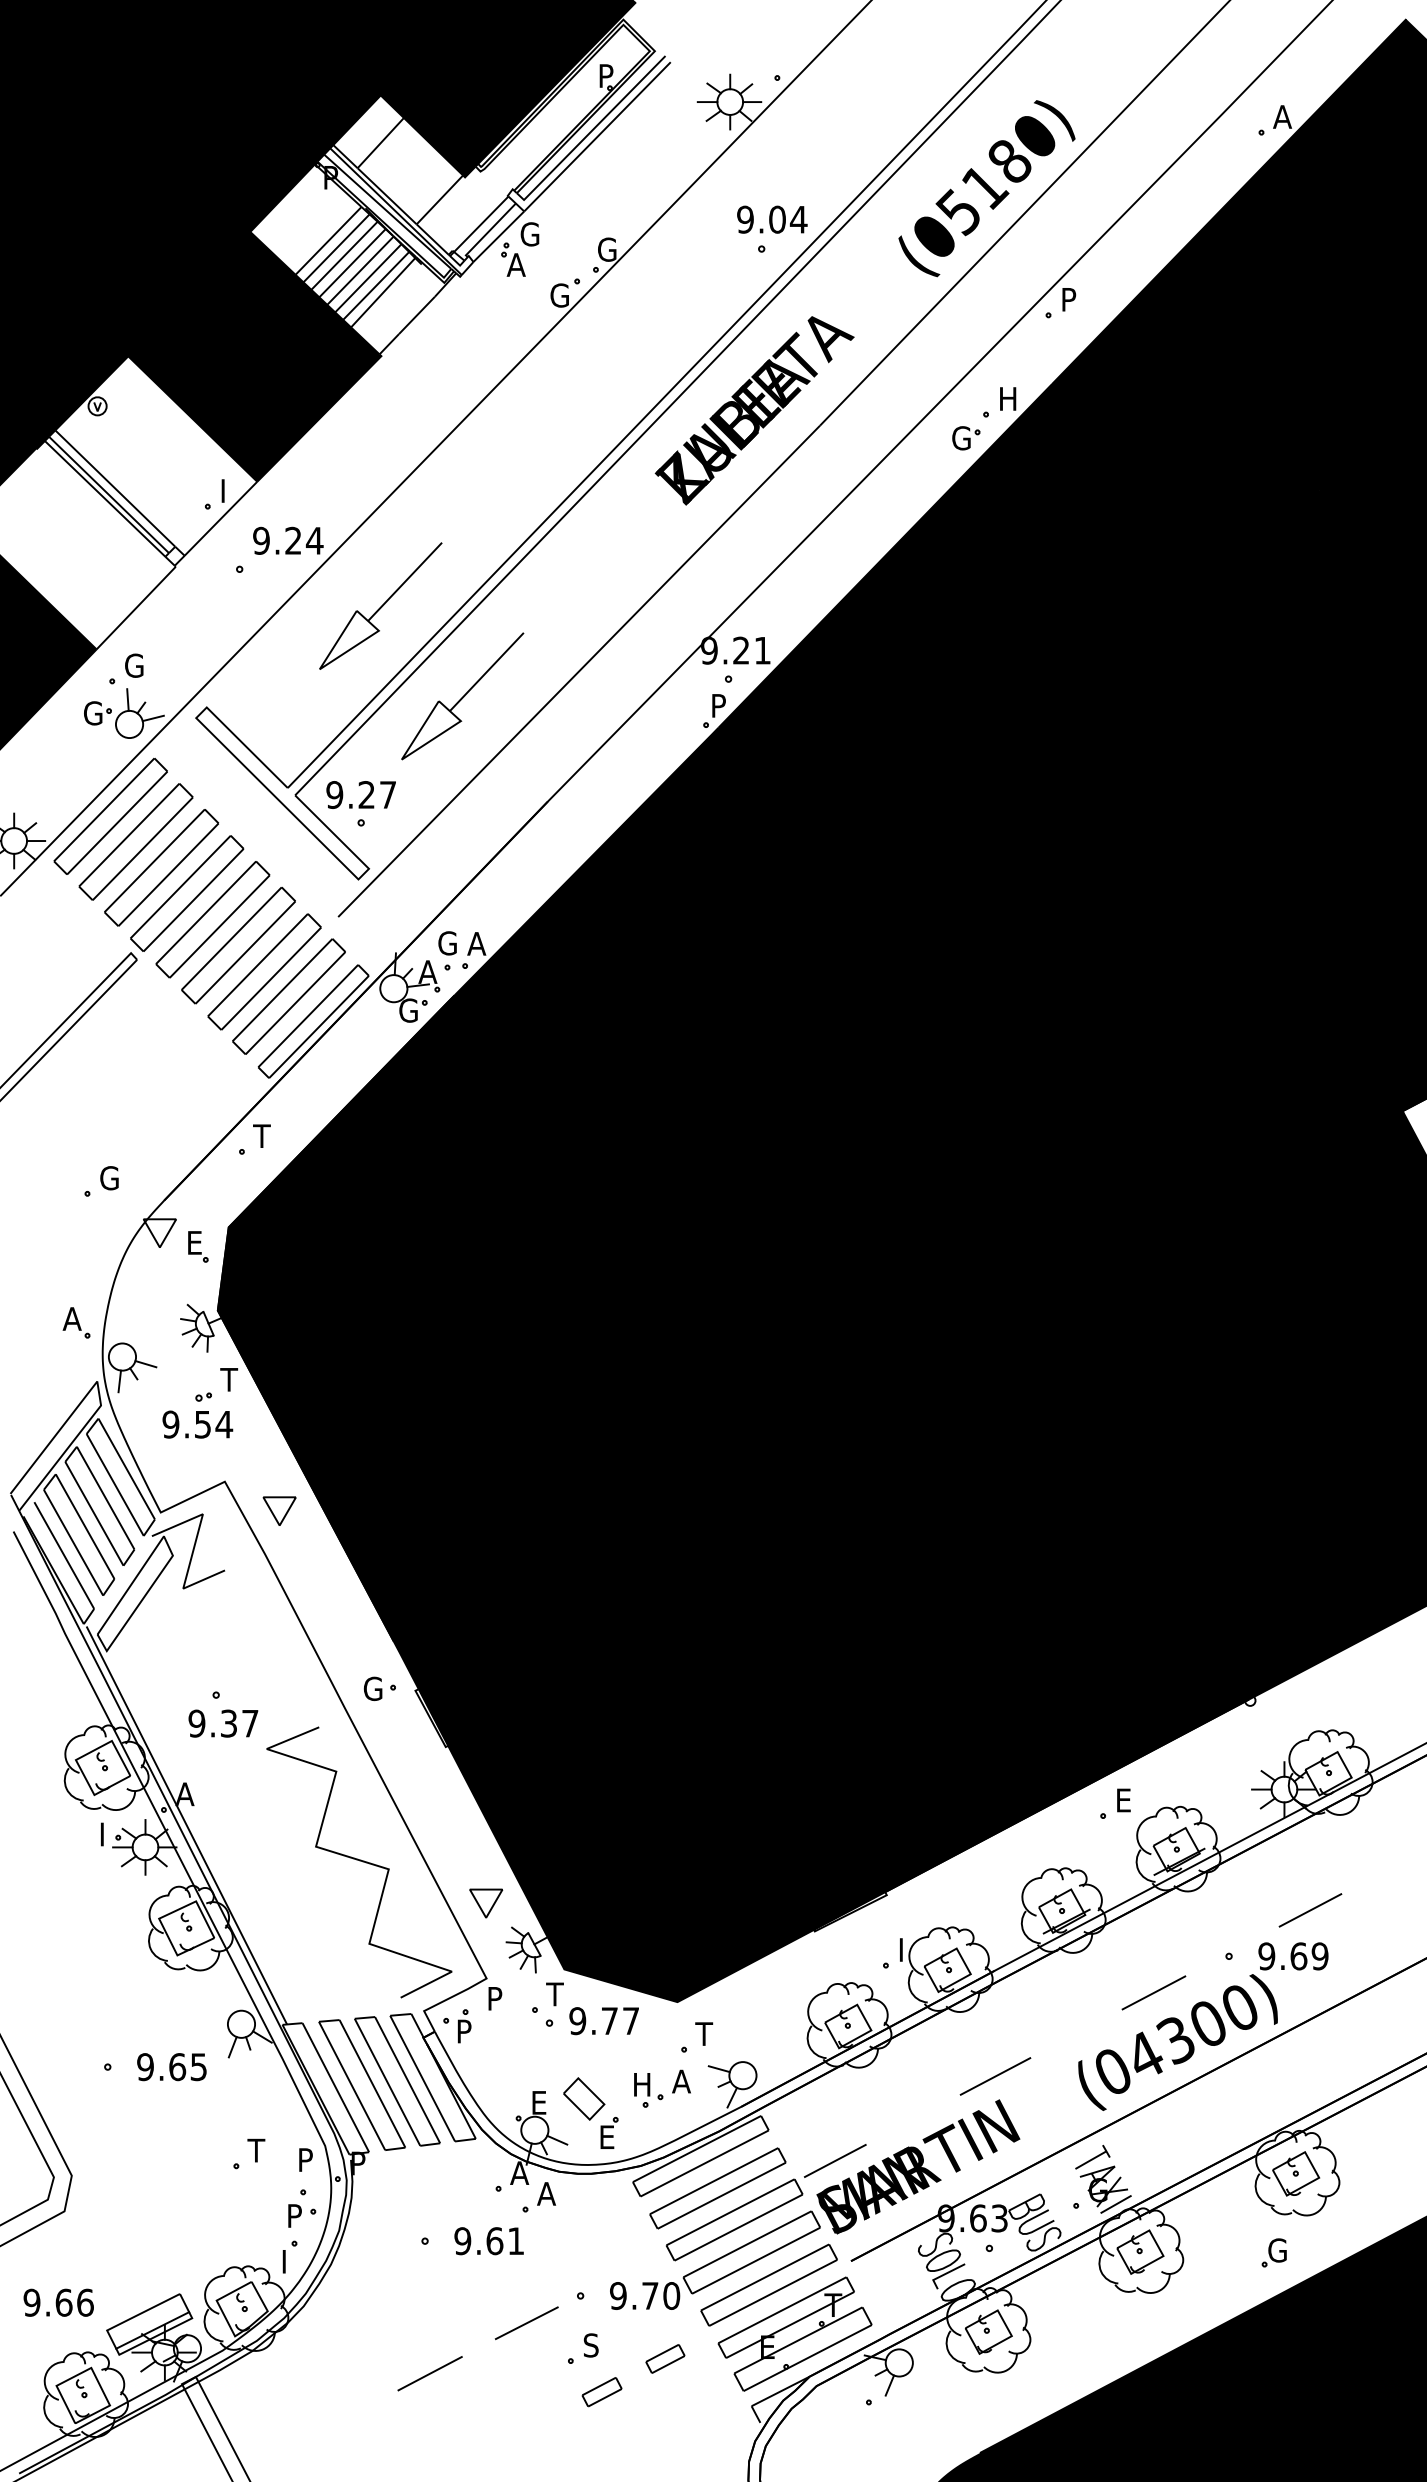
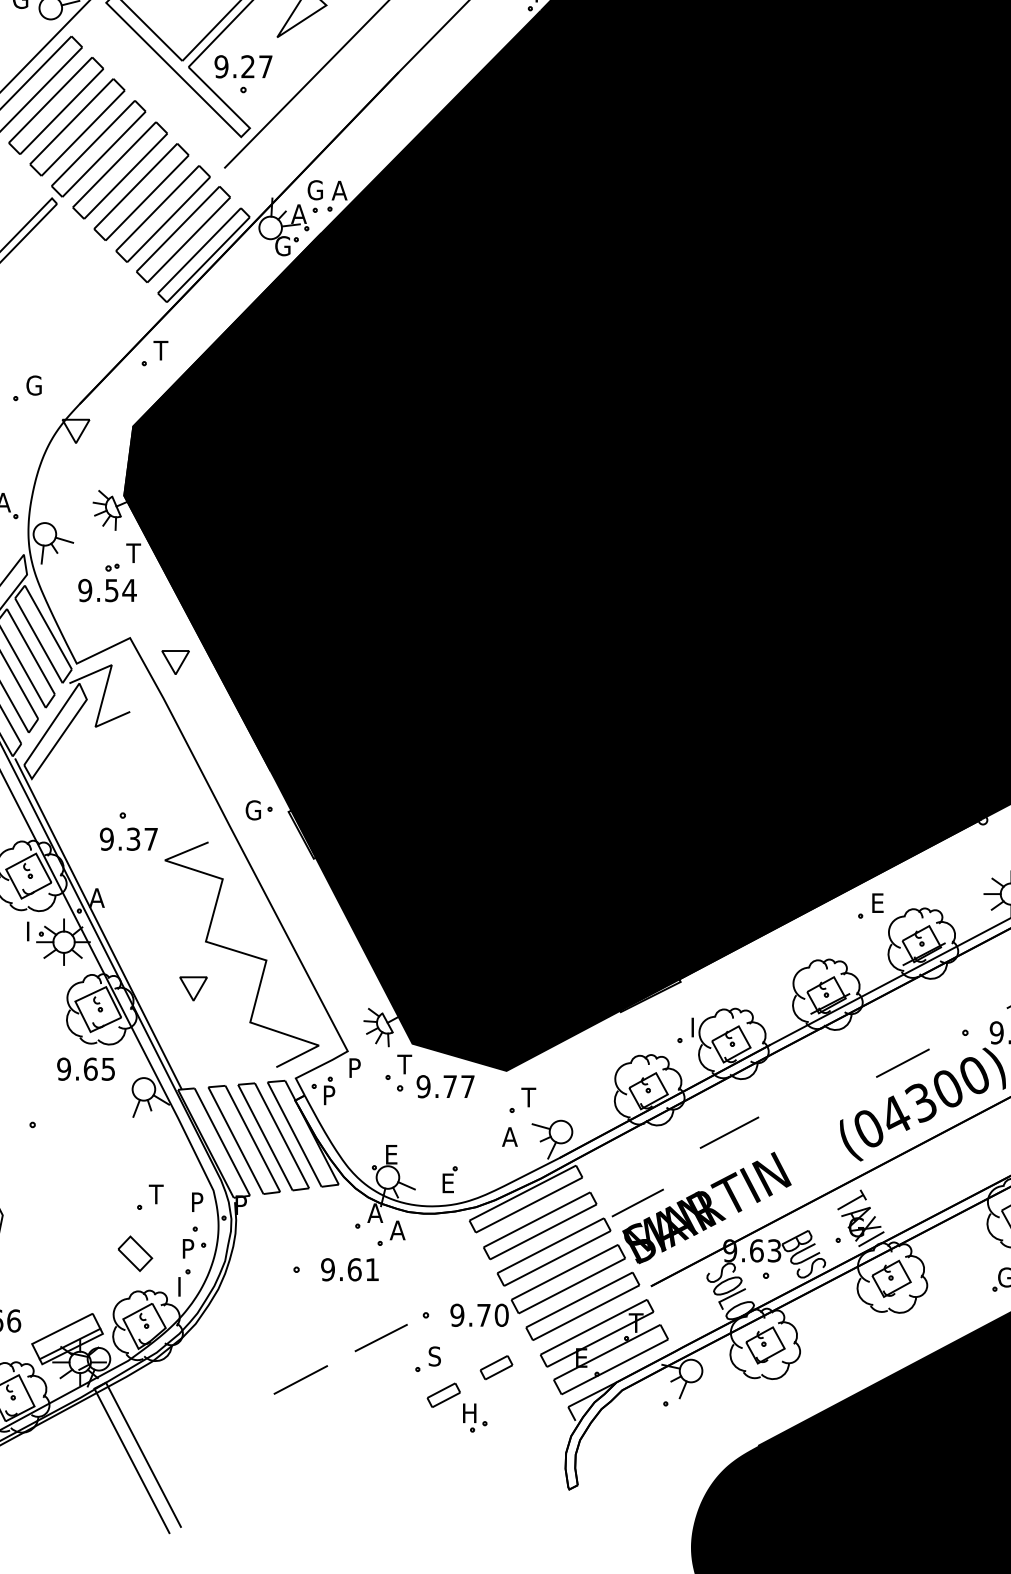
part: (198, 1246) -> (108, 442), removed
part: (486, 1903) -> (193, 988), moved
text: (171, 2067) -> (85, 1069), moved
line: (995, 2076) -> (729, 1132), moved
part: (648, 2090) -> (474, 1418), moved
part: (584, 2098) -> (135, 1253), moved

